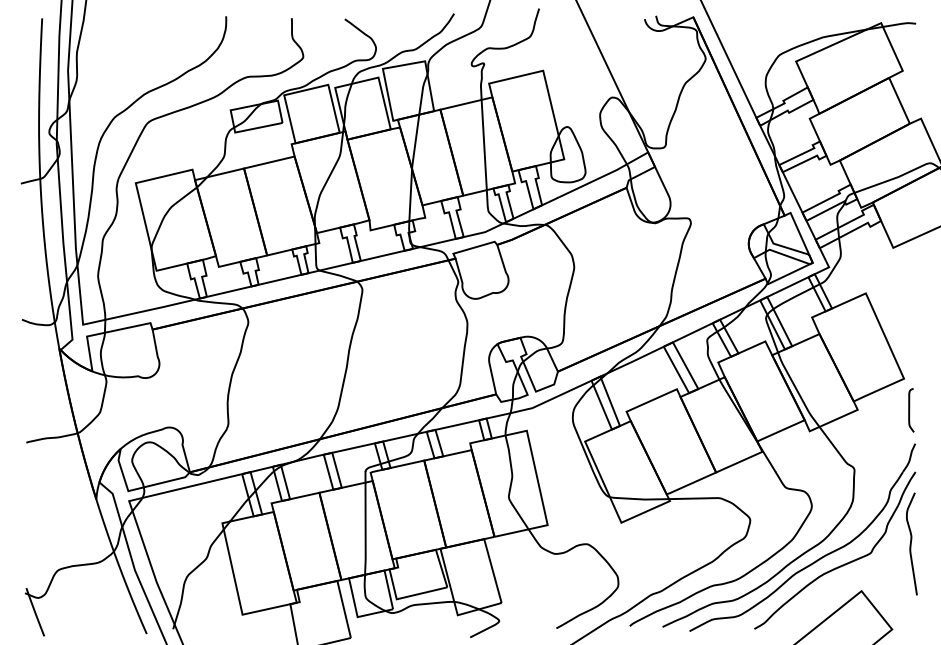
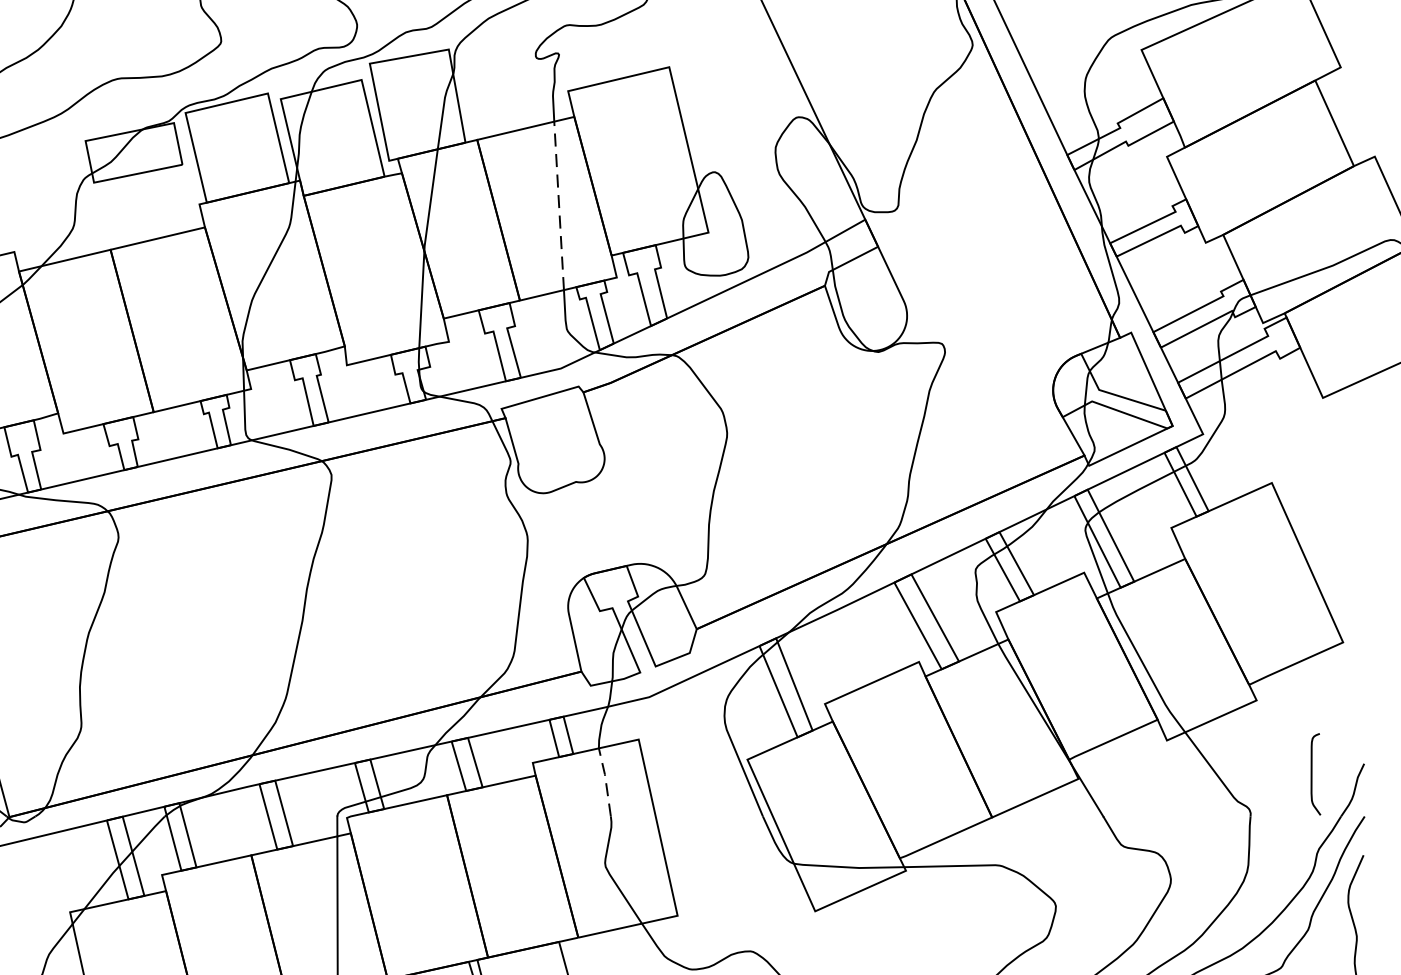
line: (484, 144) -> (559, 204), solid -> dashed
curve: (910, 410) -> (1314, 774), moved
line: (509, 452) -> (606, 780), solid -> dashed

